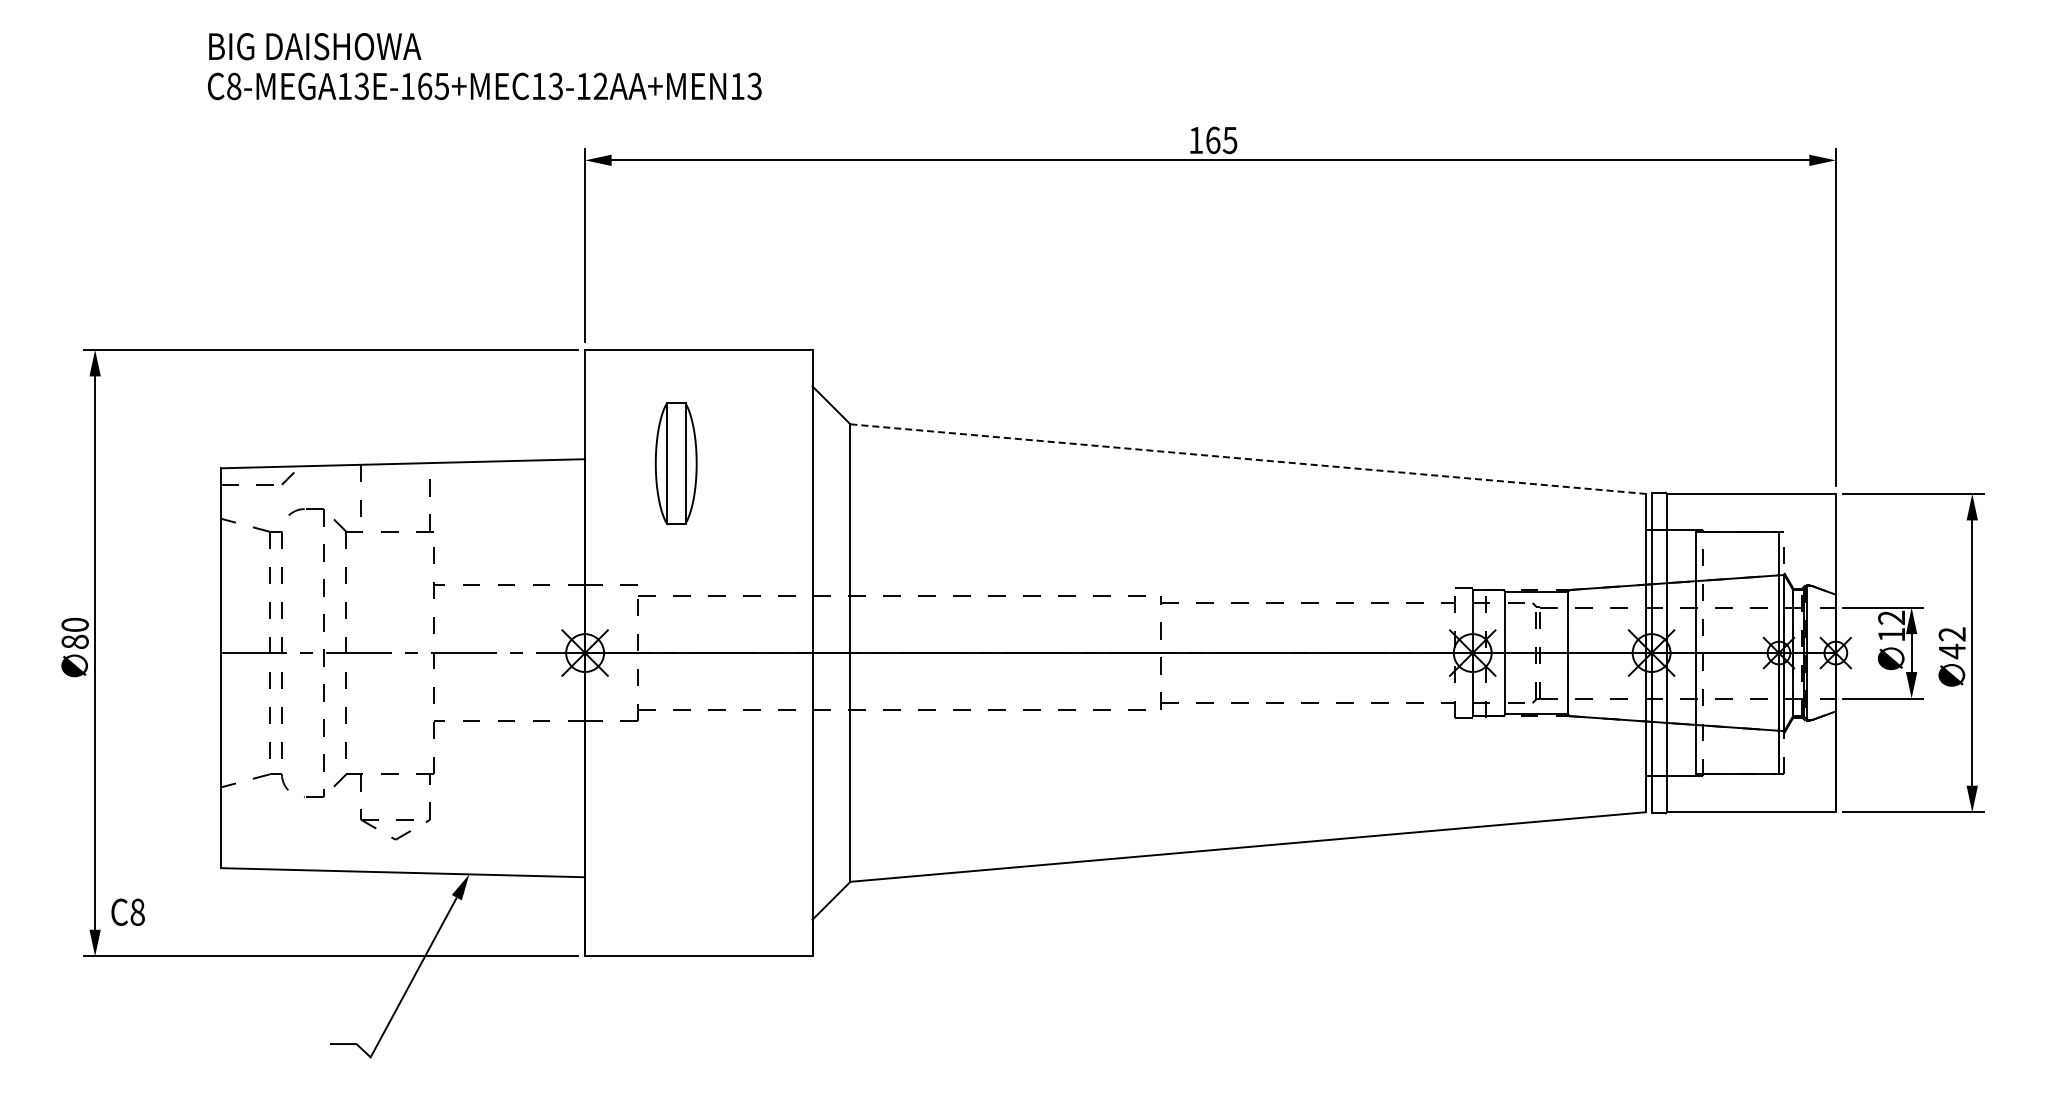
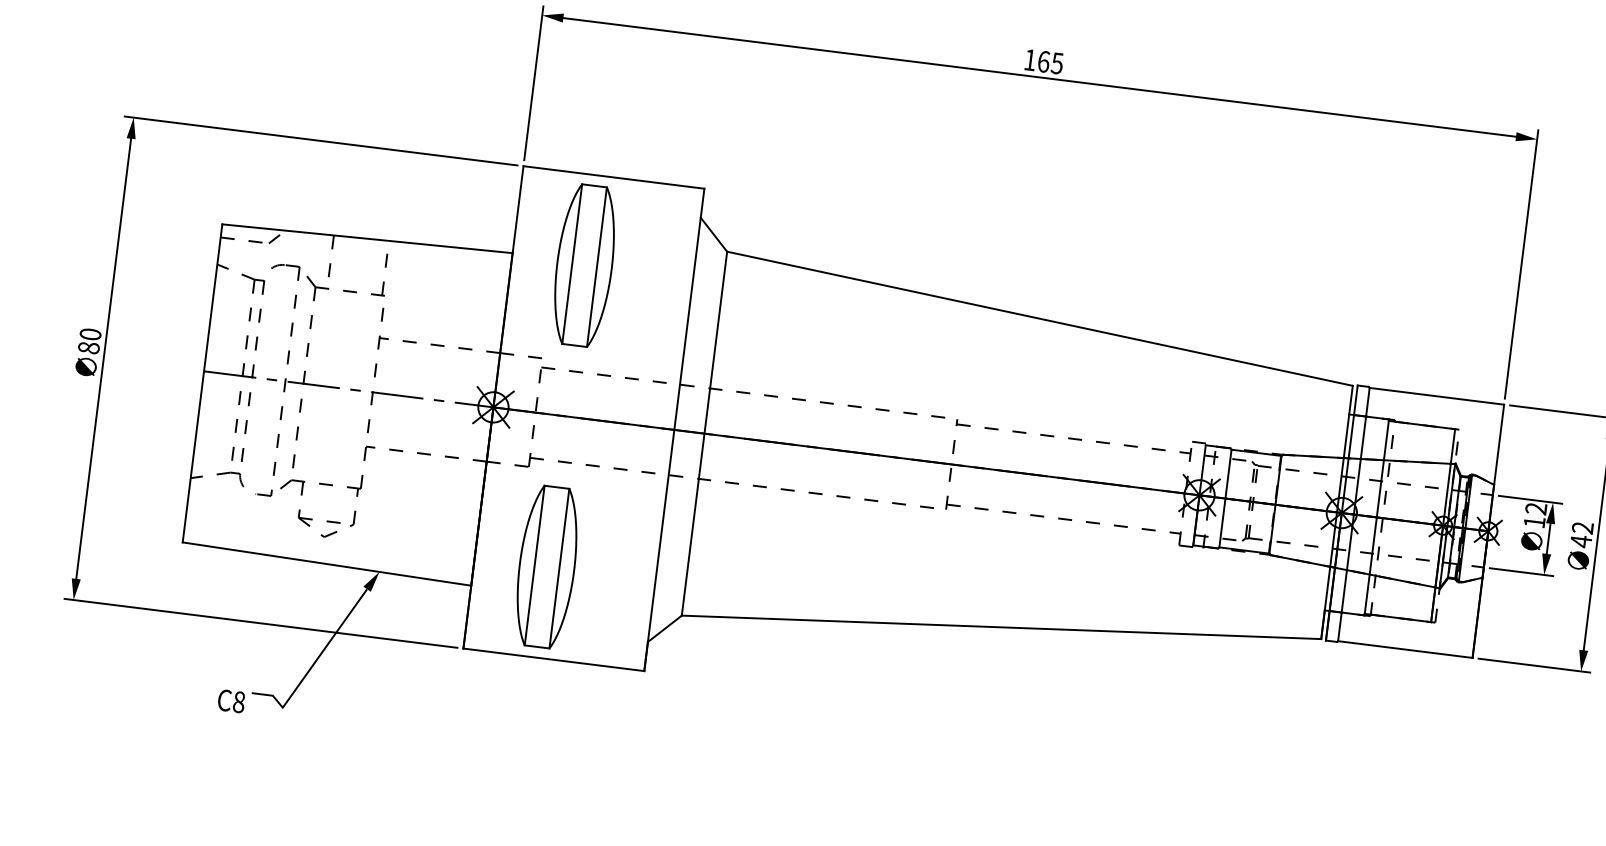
line: (1248, 459) -> (1040, 319), dashed -> solid
part: (676, 463) -> (584, 265), size x1.67
part: (676, 842) -> (547, 567), added
text: (127, 911) -> (231, 700), moved

